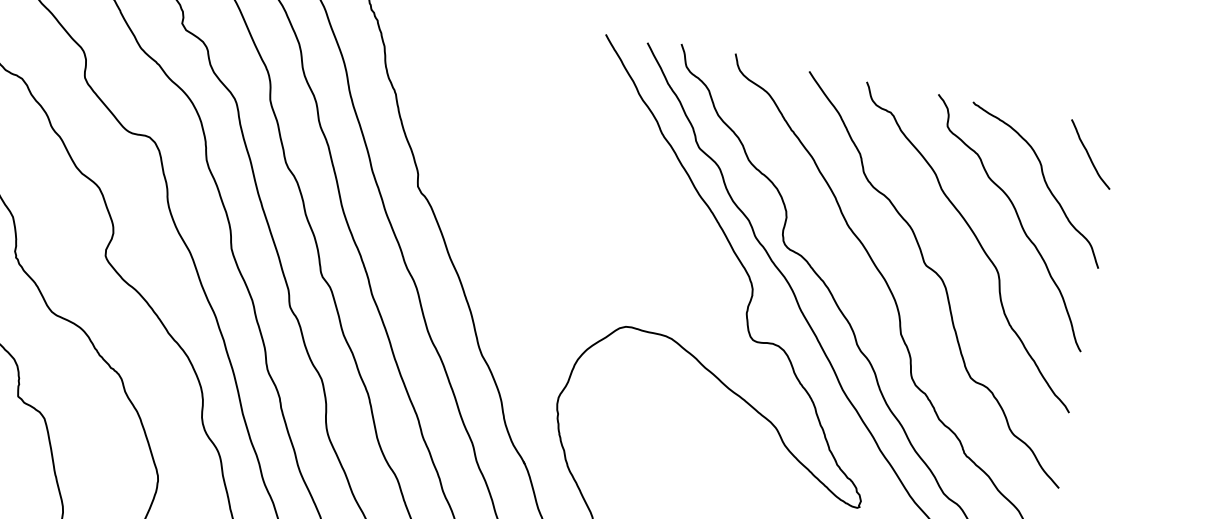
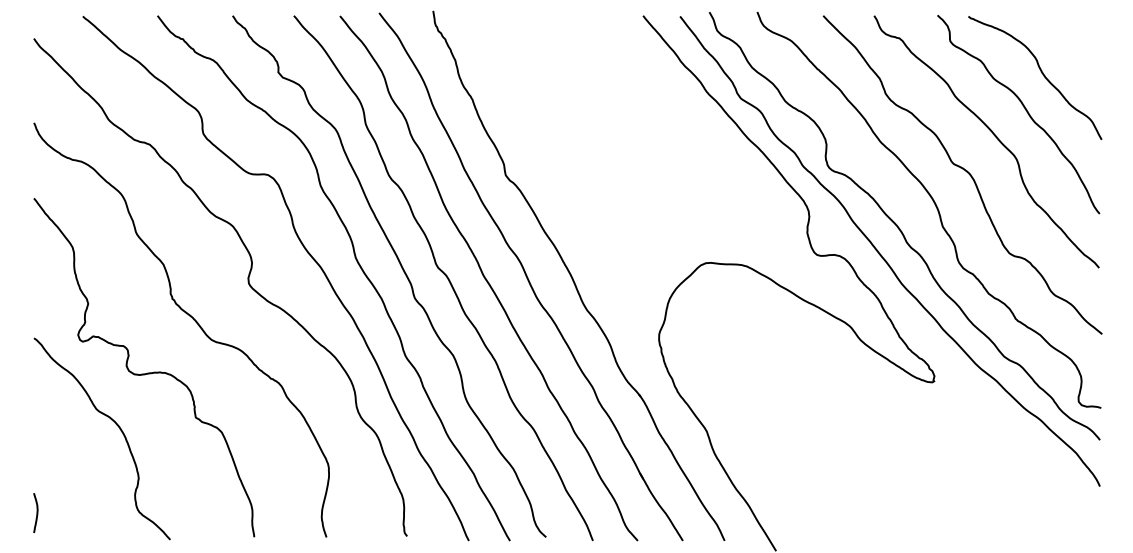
curve: (1089, 154) -> (1076, 43), removed

